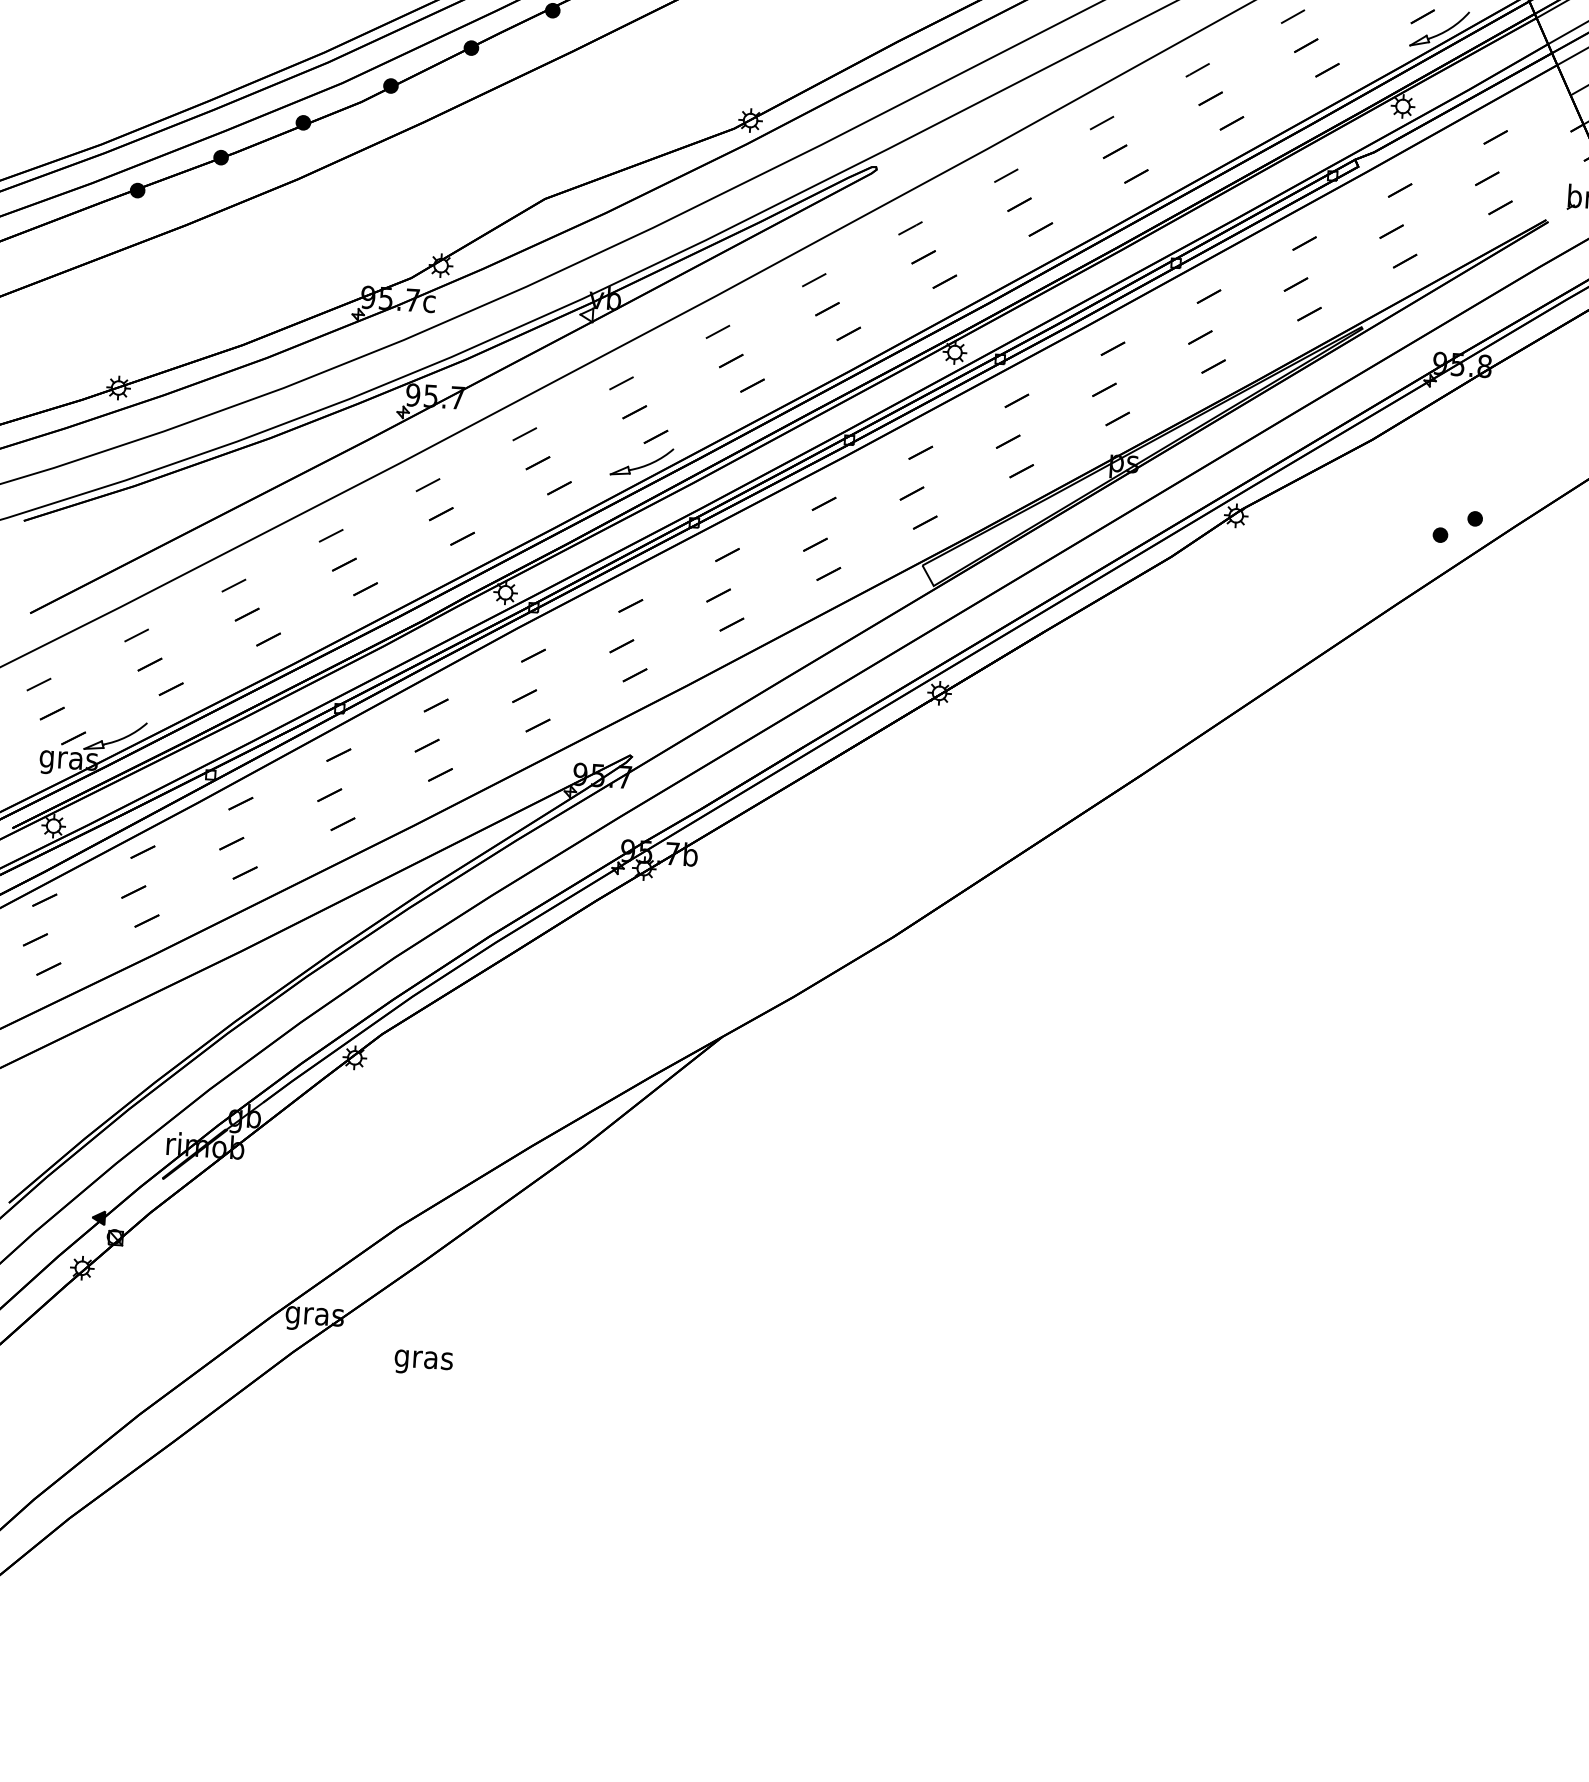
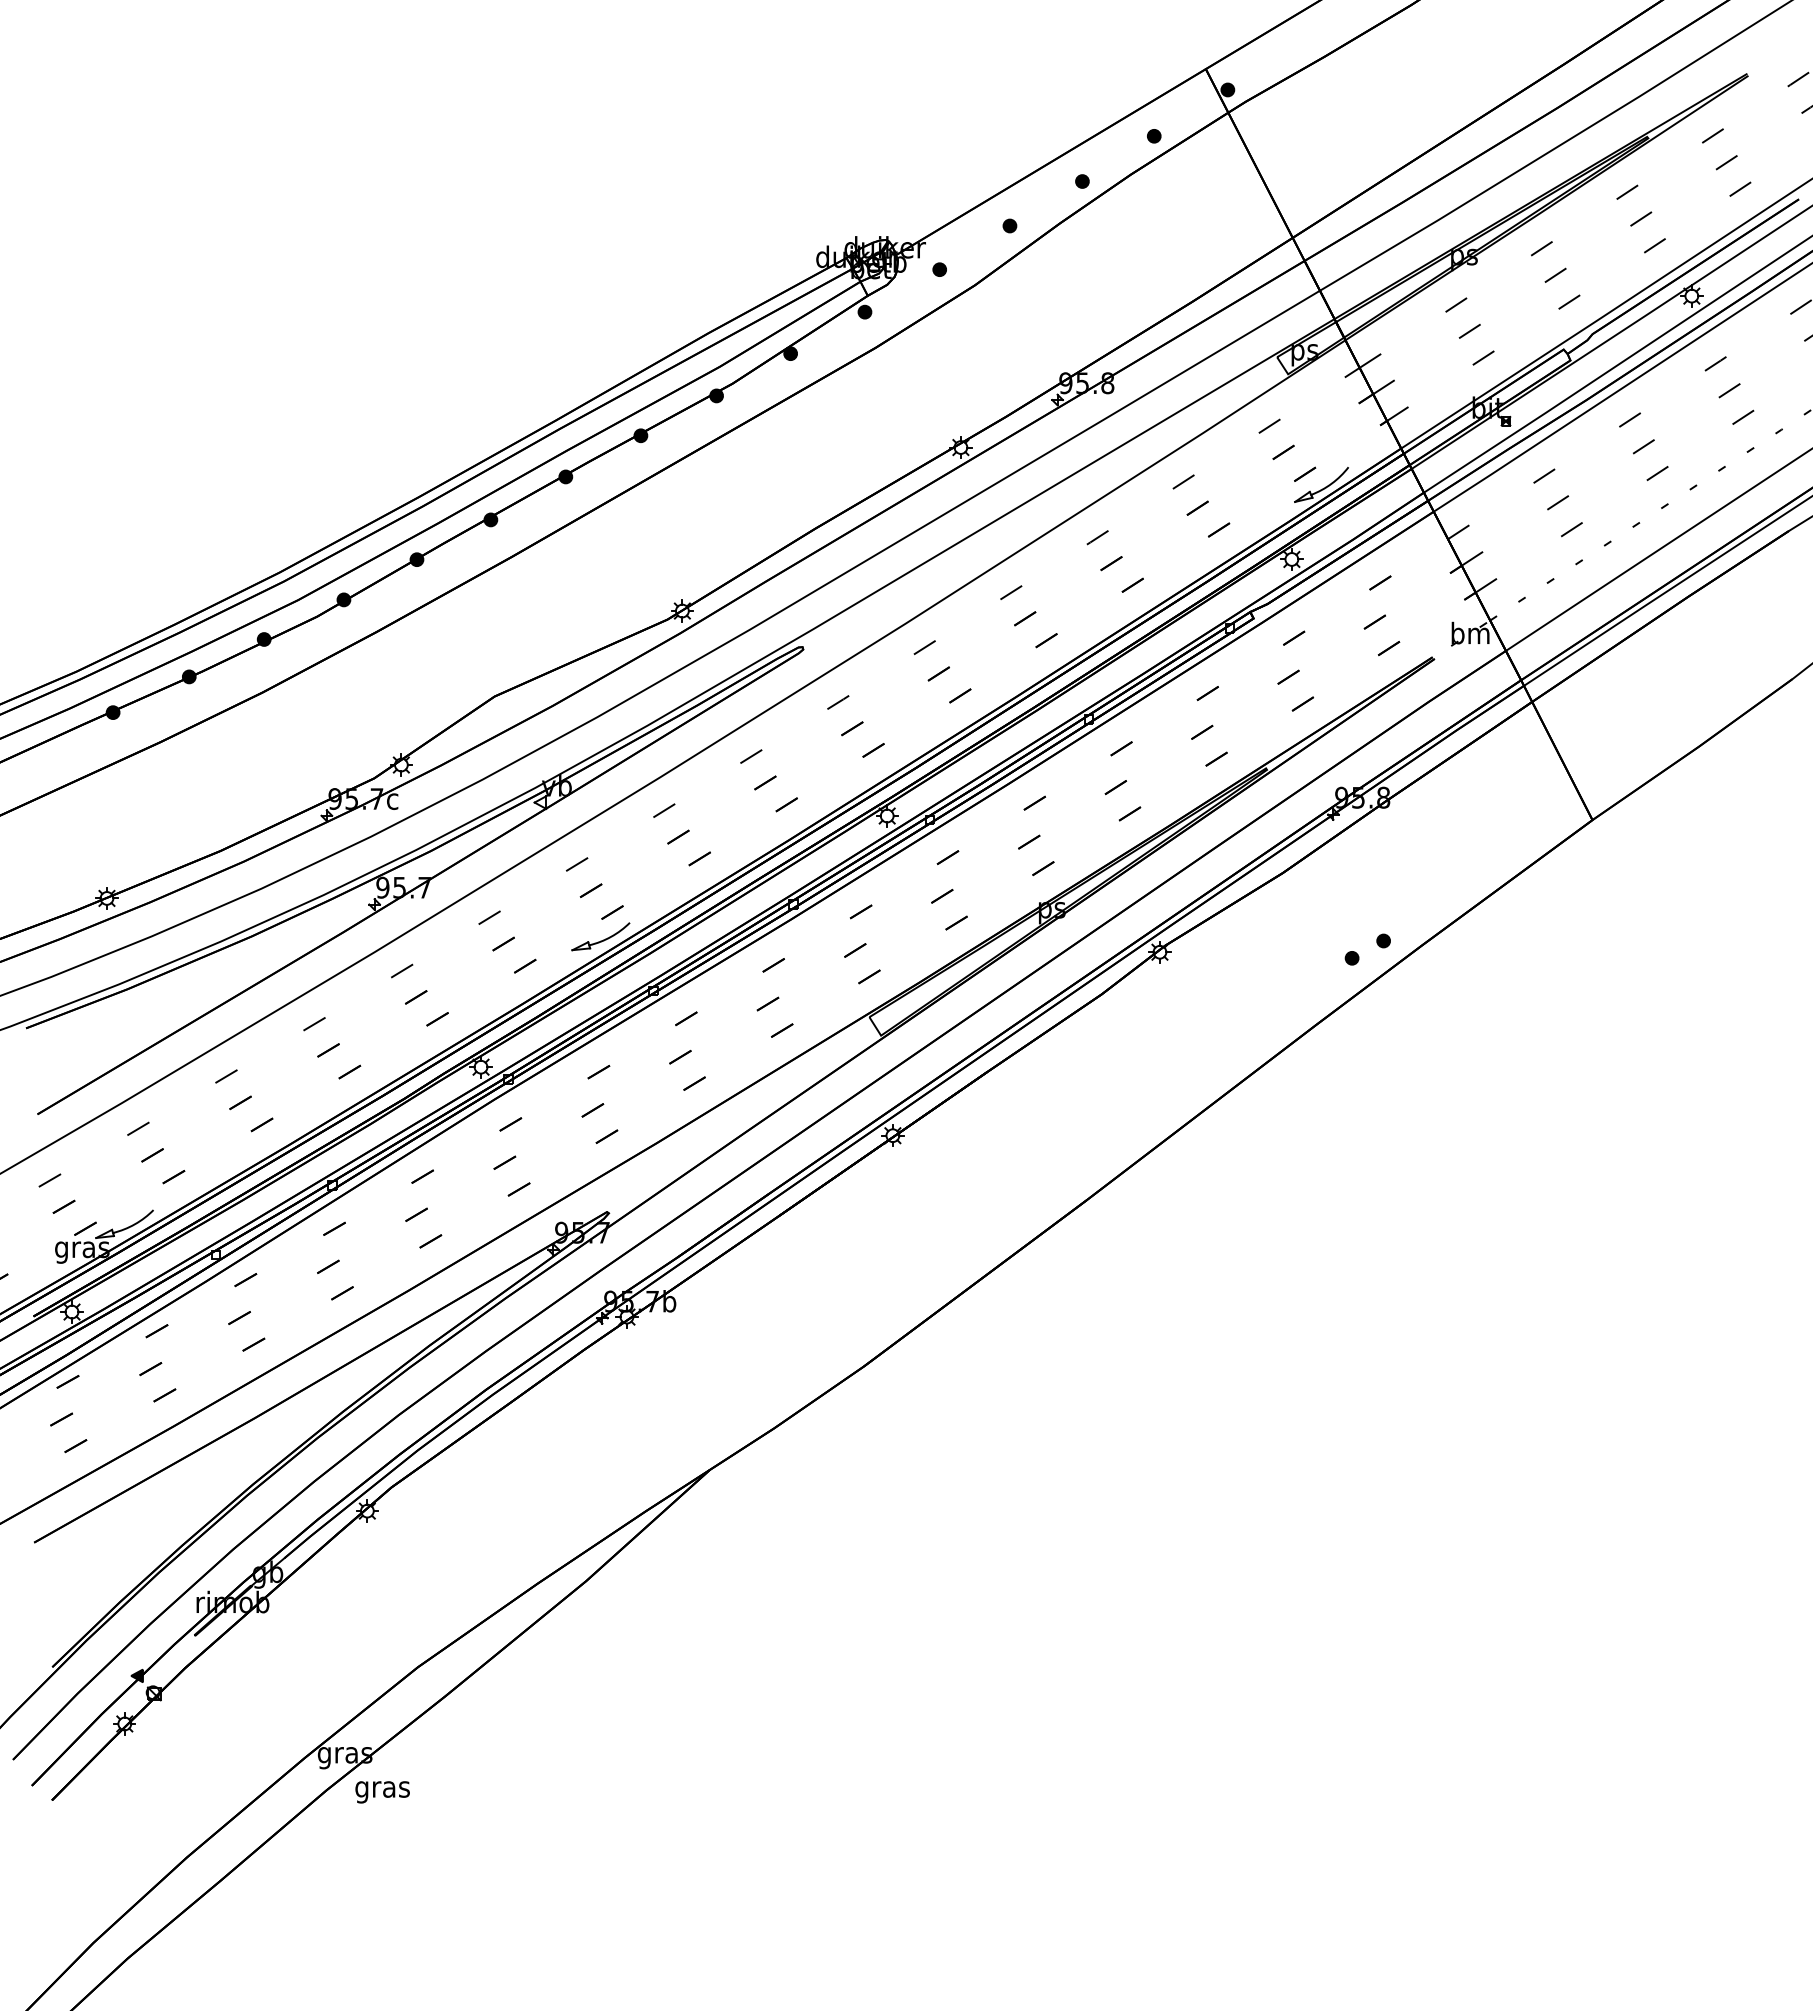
text: (423, 1362) -> (382, 1792), moved

